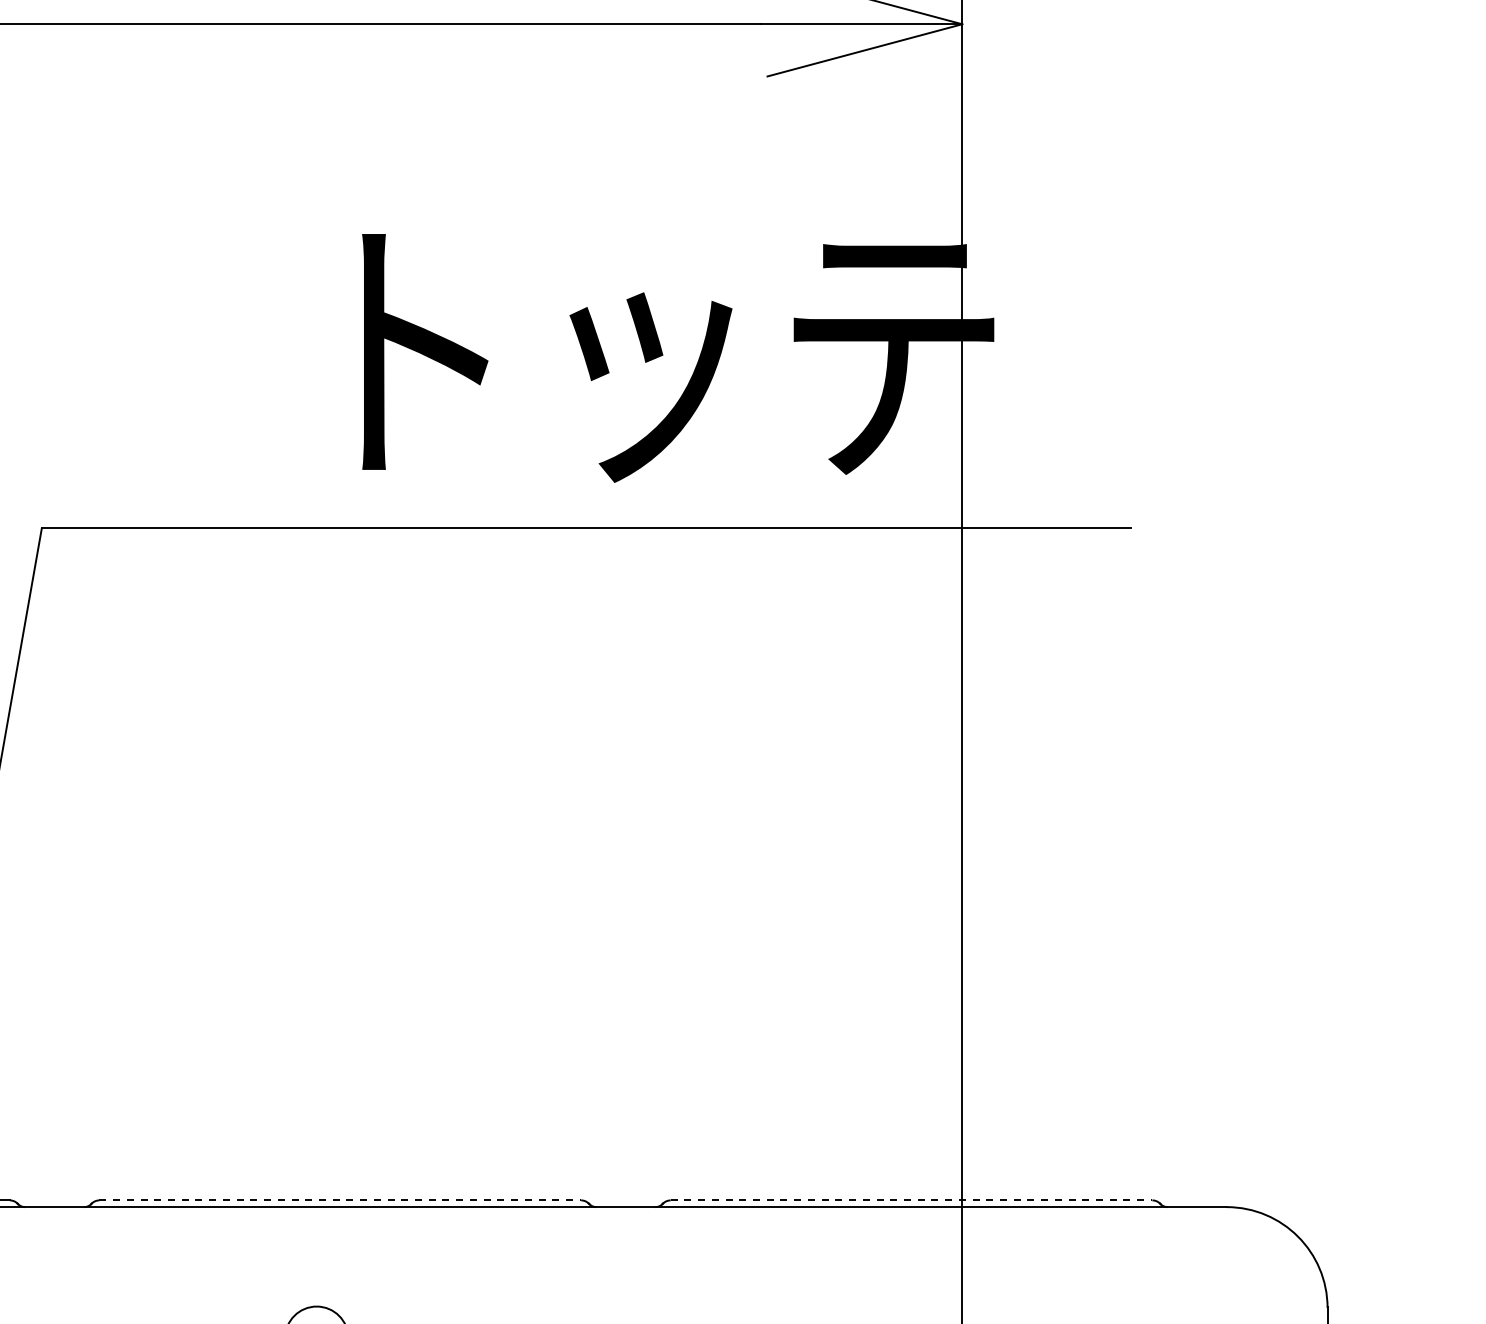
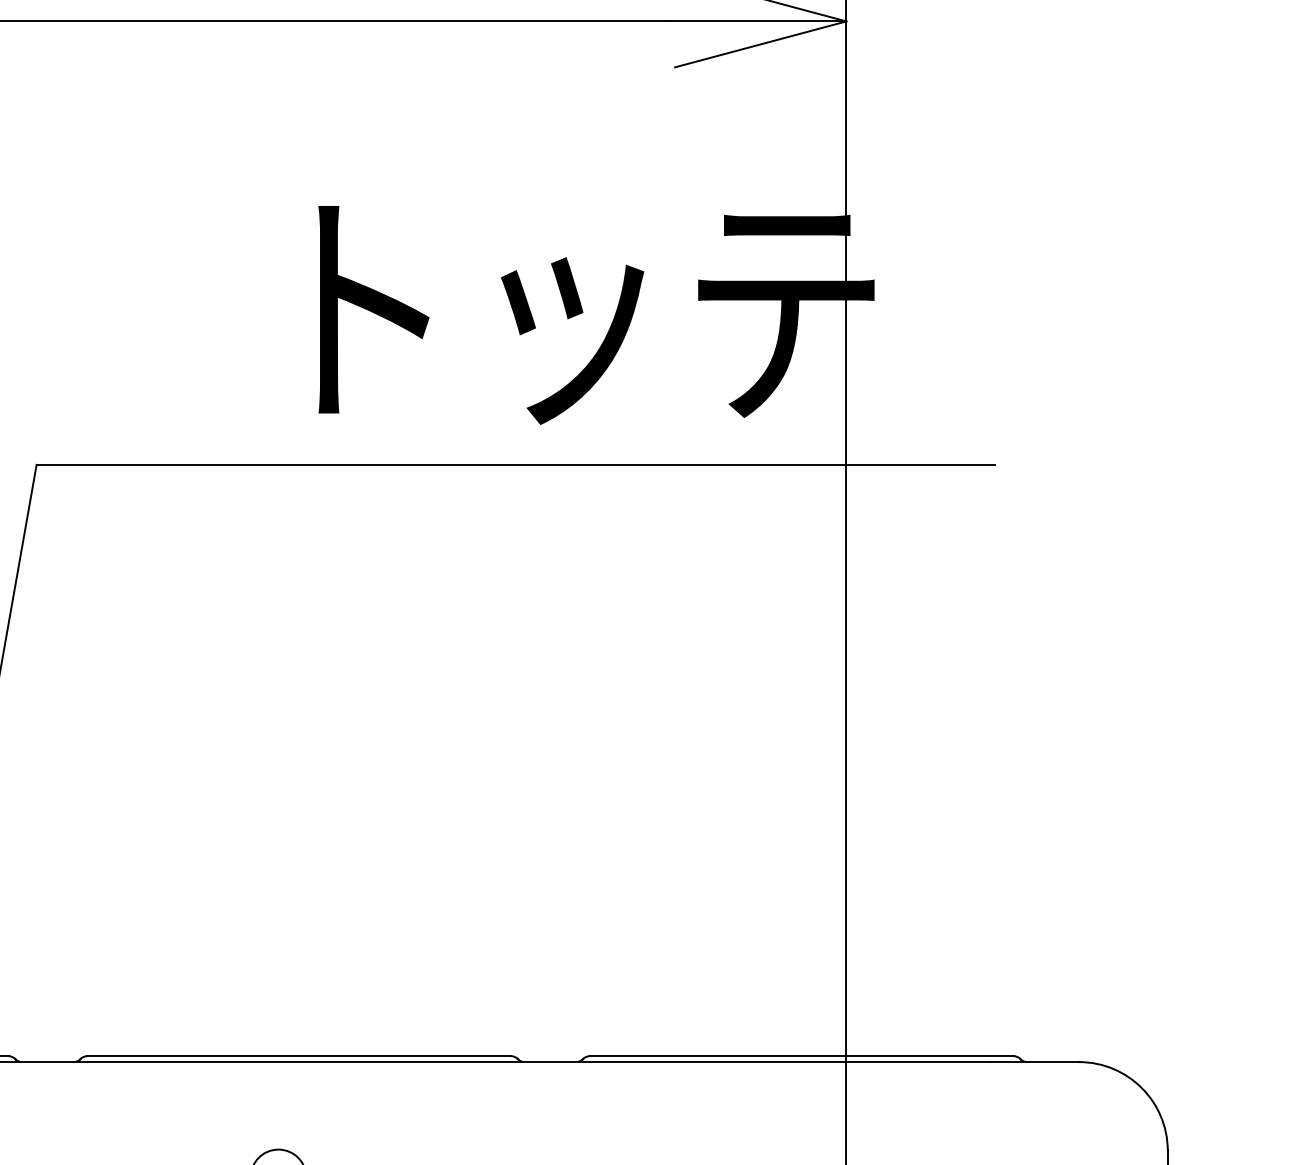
line: (340, 1200) -> (299, 1056), dashed -> solid
line: (911, 1200) -> (801, 1056), dashed -> solid

